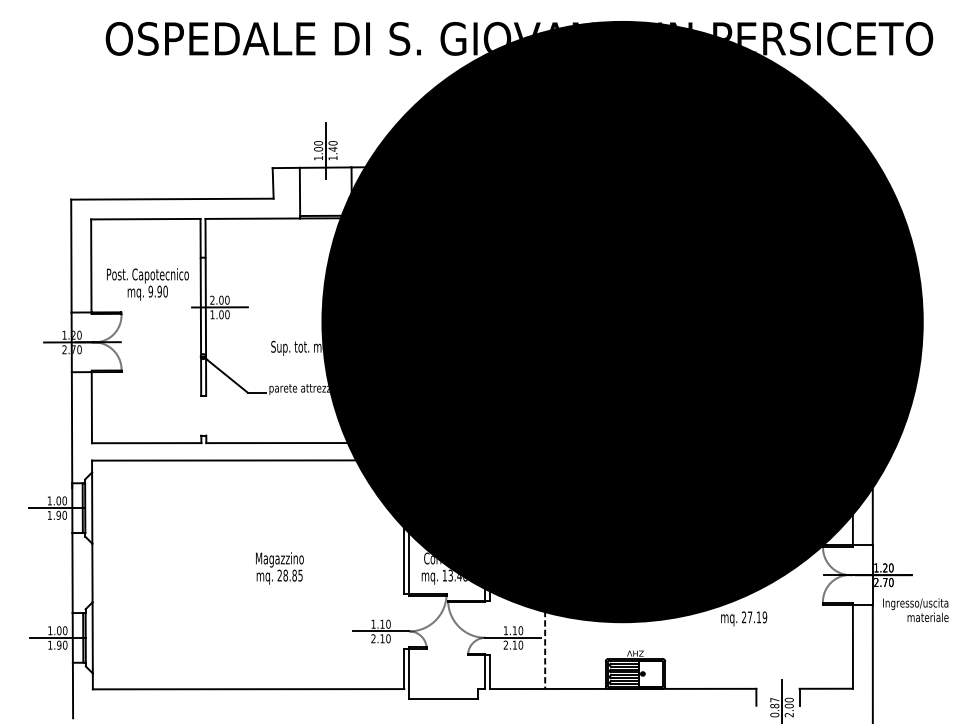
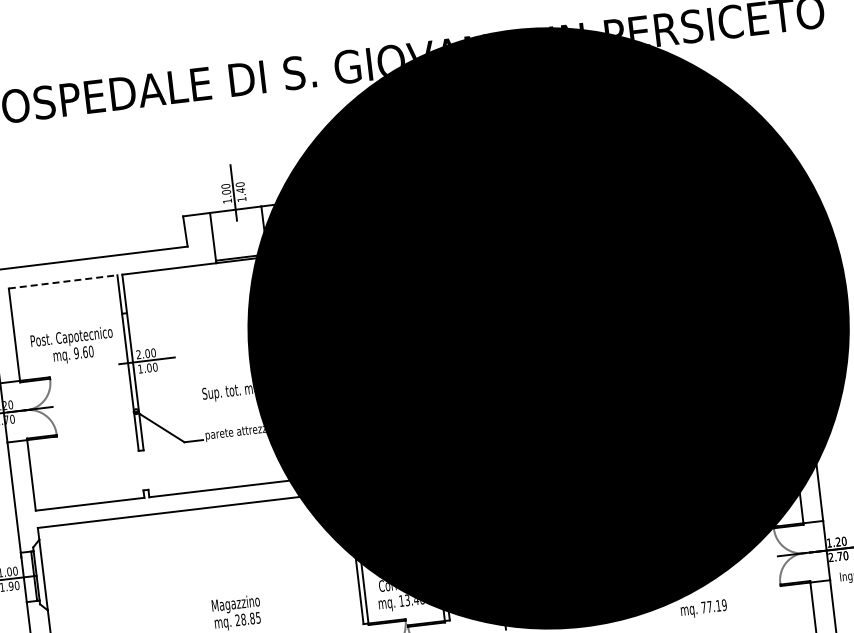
line: (145, 219) -> (62, 282), solid -> dashed
text: (159, 291) -> (85, 352), 9.90 -> 9.60
text: (743, 617) -> (703, 607), 27.19 -> 77.19

